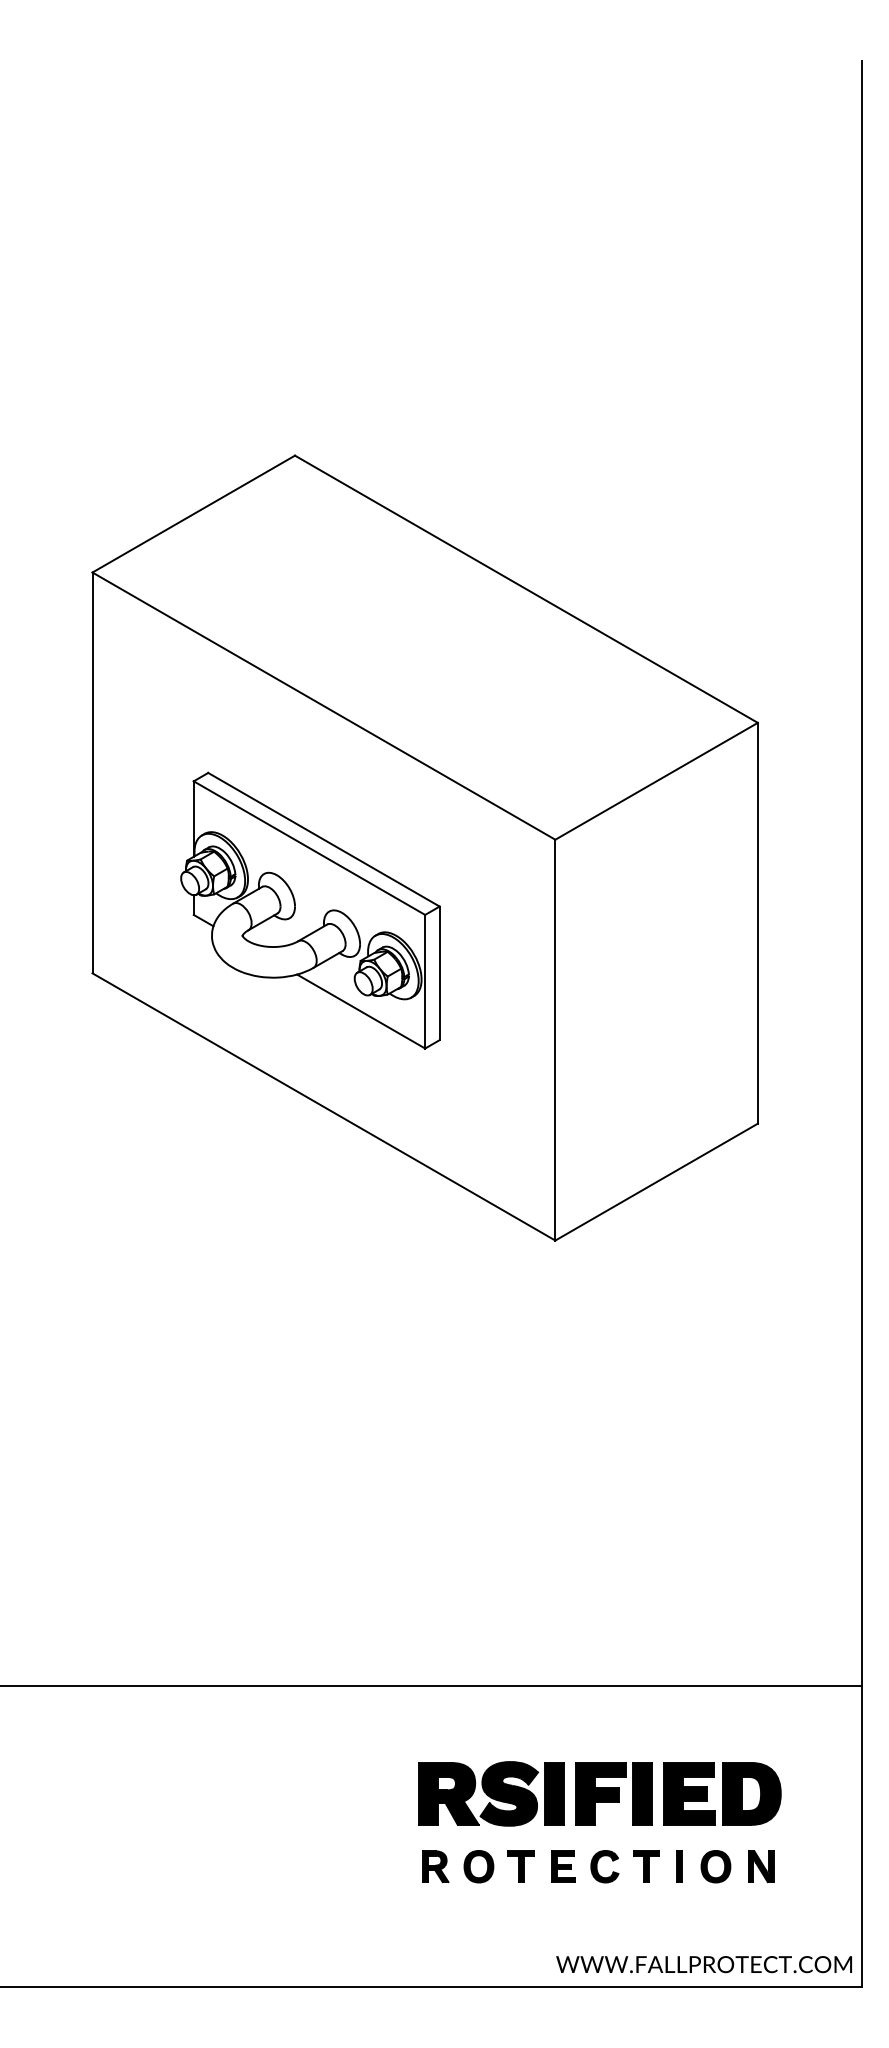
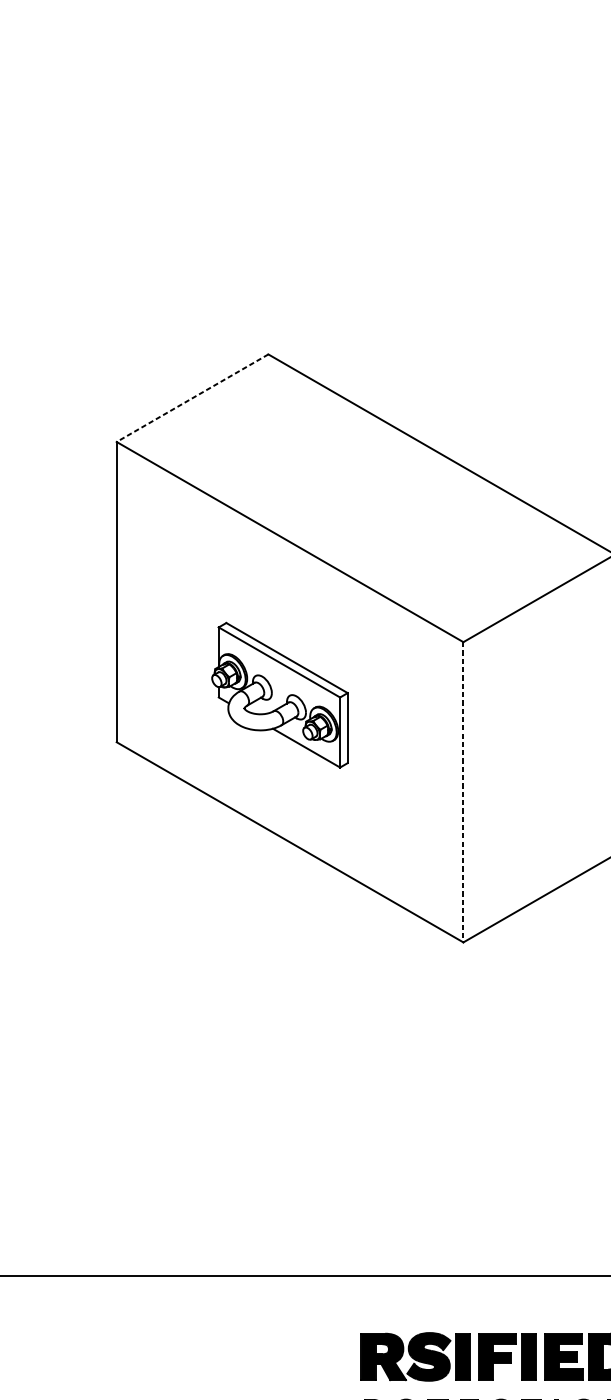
line: (193, 514) -> (192, 398), solid -> dashed
part: (310, 910) -> (279, 695), size x0.7
line: (555, 1040) -> (463, 792), solid -> dashed

